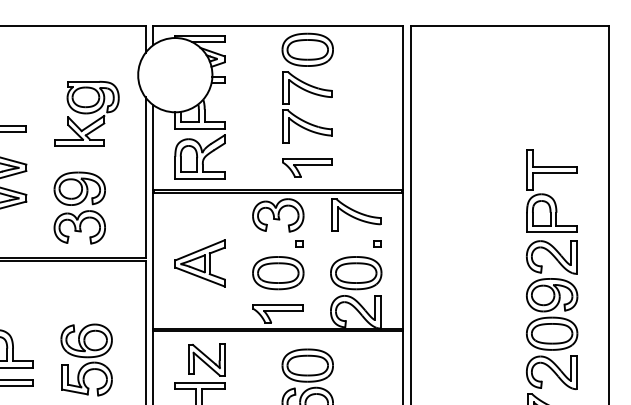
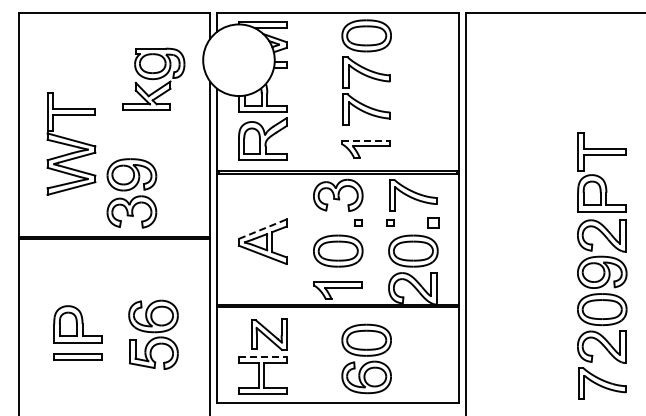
part: (86, 112) -> (153, 78), moved
line: (307, 158) -> (366, 140), solid -> dashed
part: (79, 208) -> (131, 193), moved
part: (332, 243) -> (390, 222), added
part: (377, 243) -> (433, 222), size x1.6
line: (199, 250) -> (262, 229), solid -> dashed
line: (199, 382) -> (262, 356), solid -> dashed

